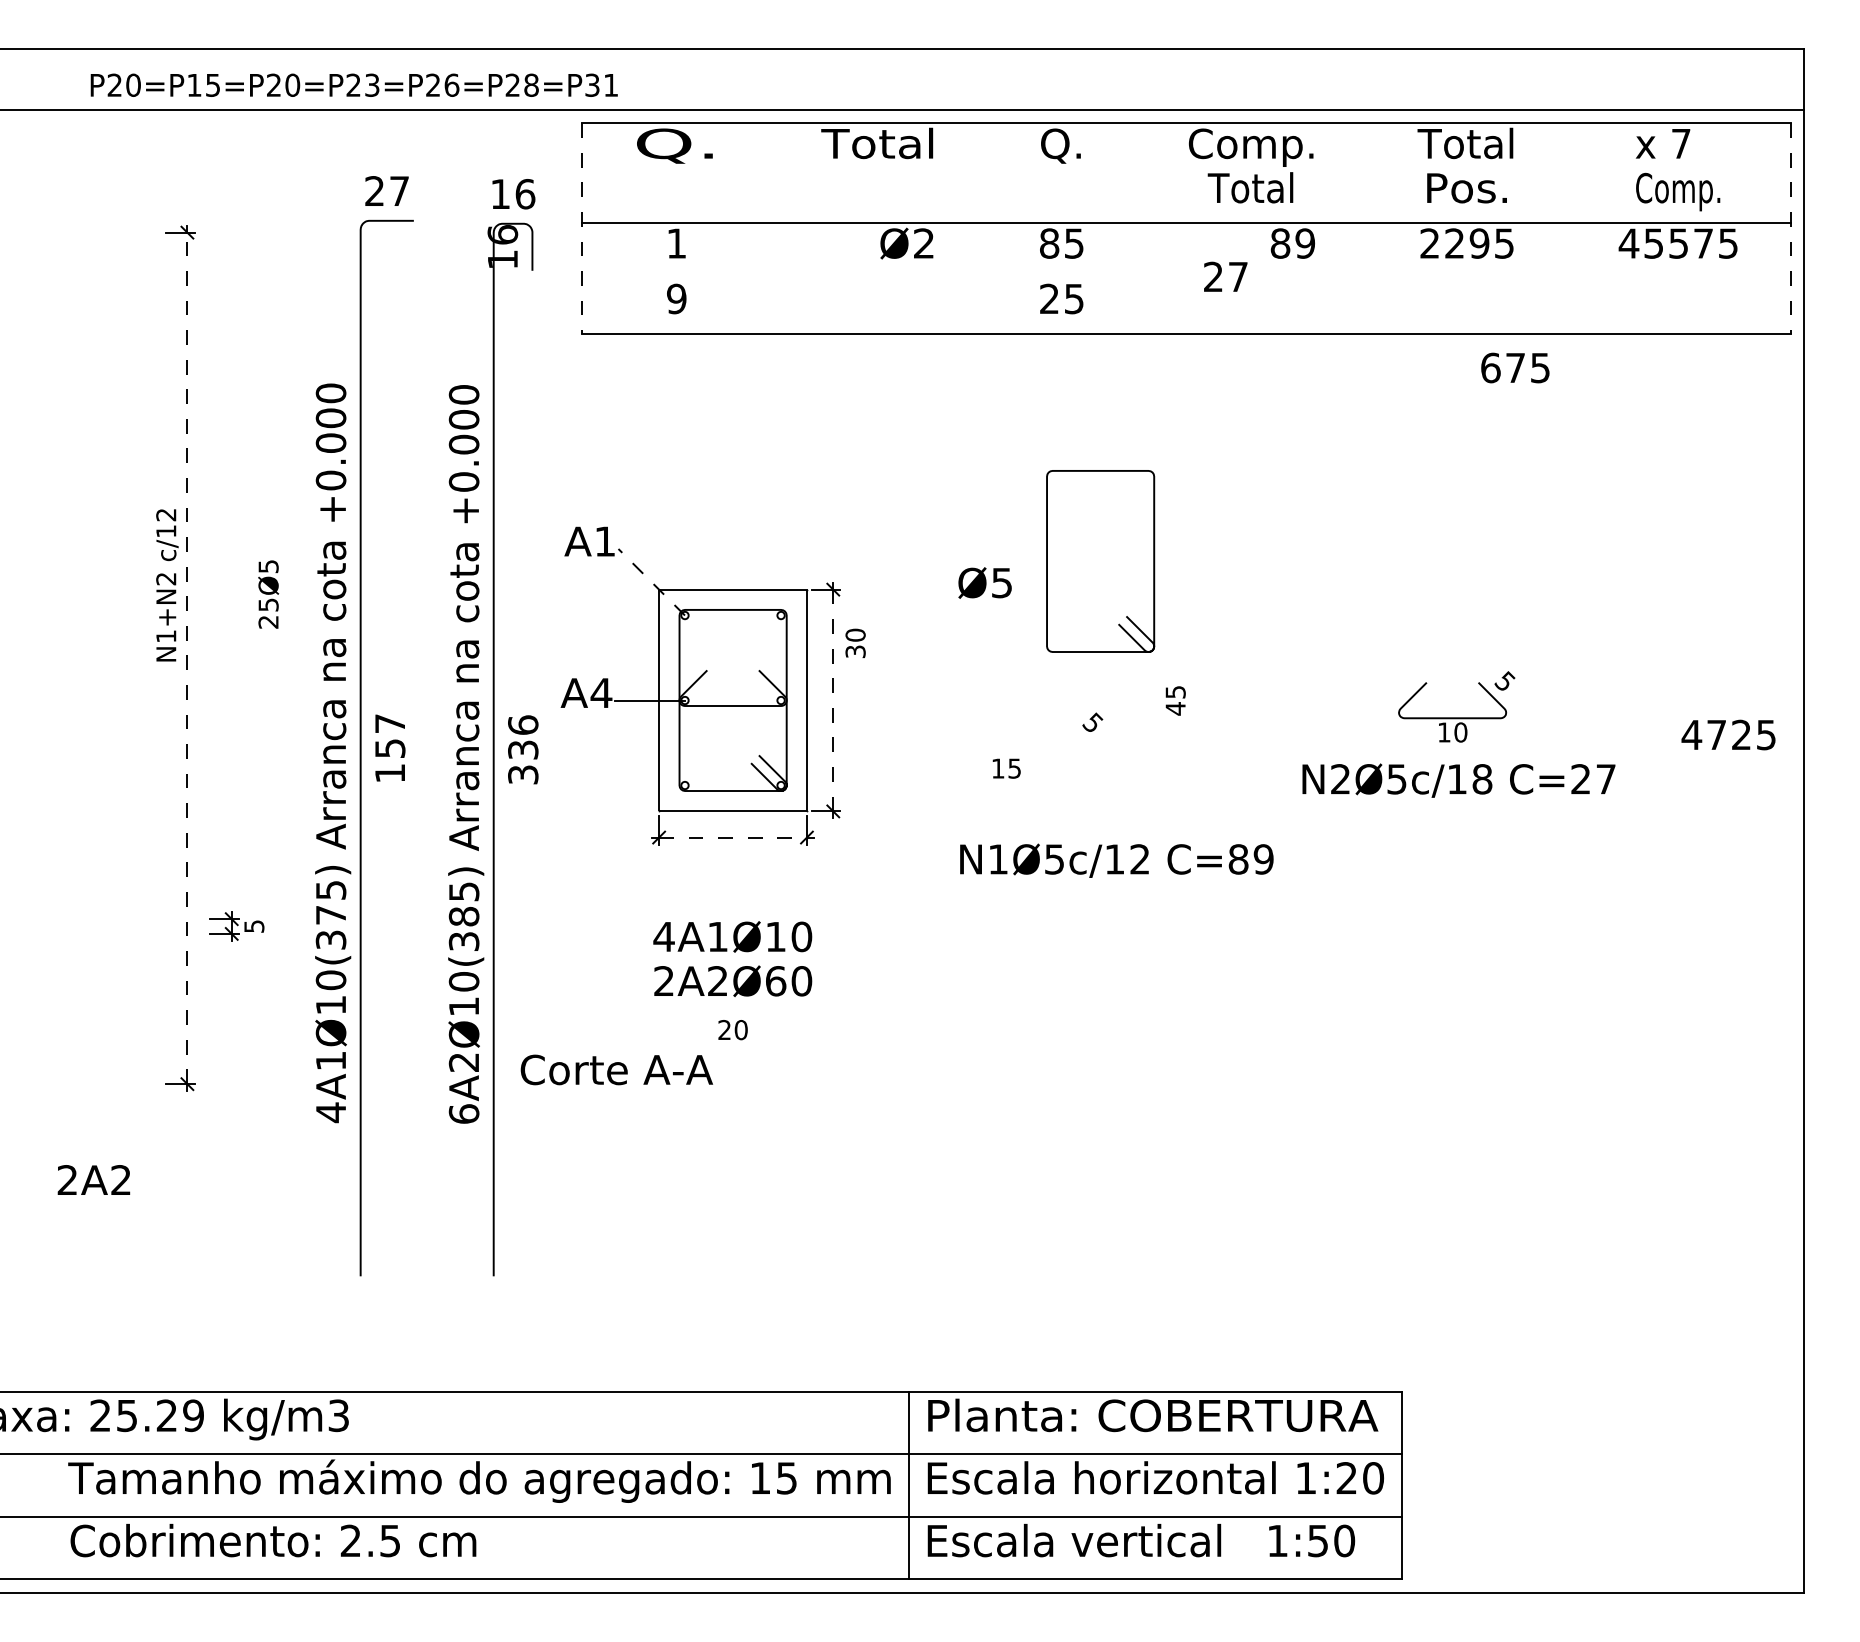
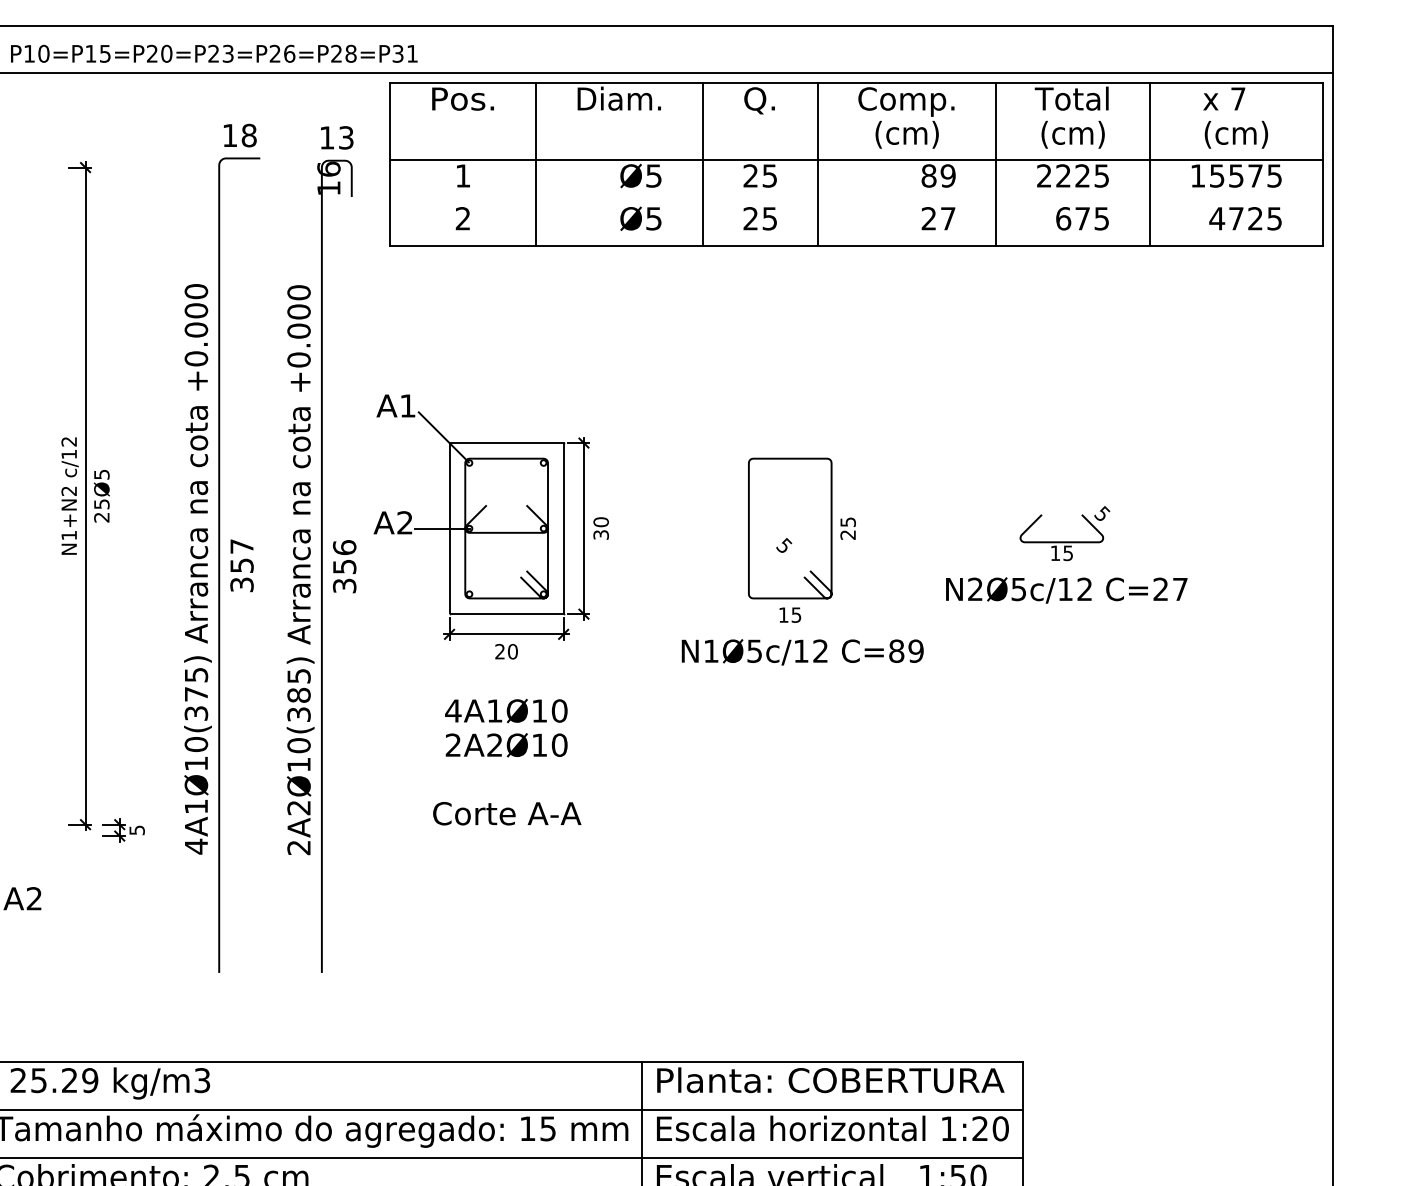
text: (114, 84) -> (29, 53), P20=P15=P20=P23=P26=P28=P31 -> P10=P15=P20=P23=P26=P28=P31
text: (877, 143) -> (618, 98), Total -> Diam.
text: (676, 145) -> (462, 100), Q. -> Pos.
text: (1250, 190) -> (905, 135), Total -> (cm)
text: (1467, 190) -> (1073, 135), Pos. -> (cm)
text: (387, 191) -> (239, 135), 27 -> 18
text: (1678, 191) -> (1236, 135), Comp. -> (cm)
text: (525, 194) -> (346, 138), 16 -> 13
line: (771, 228) -> (536, 164), added
line: (987, 228) -> (702, 164), added
line: (1136, 228) -> (817, 164), added
line: (1367, 228) -> (996, 164), added
line: (1566, 228) -> (1149, 164), added
line: (582, 229) -> (390, 165), dashed -> solid
line: (1790, 229) -> (1322, 165), dashed -> solid
text: (923, 243) -> (653, 175), Ø2 -> Ø5
text: (1049, 243) -> (750, 175), 85 -> 25
text: (1479, 243) -> (1082, 175), 2295 -> 2225
text: (1628, 243) -> (1197, 175), 45575 -> 15575
text: (1225, 276) -> (938, 218), moved
text: (676, 298) -> (462, 218), 9 -> 2
text: (1515, 367) -> (1082, 218), moved
curve: (1047, 561) -> (749, 528), moved
line: (651, 581) -> (443, 436), dashed -> solid
text: (984, 582) -> (640, 218), moved
text: (167, 585) -> (70, 496), moved
text: (268, 594) -> (101, 496), moved
text: (855, 642) -> (601, 527), moved
line: (187, 658) -> (85, 496), dashed -> solid
text: (601, 692) -> (405, 522), A4 -> A2
line: (833, 700) -> (584, 528), dashed -> solid
text: (1175, 708) -> (848, 534), 45 -> 25
text: (1460, 732) -> (1067, 553), 10 -> 15
text: (1728, 734) -> (1245, 218), moved
text: (522, 749) -> (344, 566), 336 -> 356
text: (1006, 768) -> (790, 615), moved
text: (390, 773) -> (242, 584), 157 -> 357
text: (1482, 779) -> (1084, 589), N2Ø5c/18 -> N2Ø5c/12
line: (733, 837) -> (506, 634), dashed -> solid
part: (236, 926) -> (123, 830), moved
text: (776, 981) -> (540, 745), 2A2Ø60 -> 2A2Ø10
text: (732, 1030) -> (506, 652), moved
text: (616, 1069) -> (506, 813), moved
text: (463, 1113) -> (298, 847), 6A2Ø10(385) -> 2A2Ø10(385)

